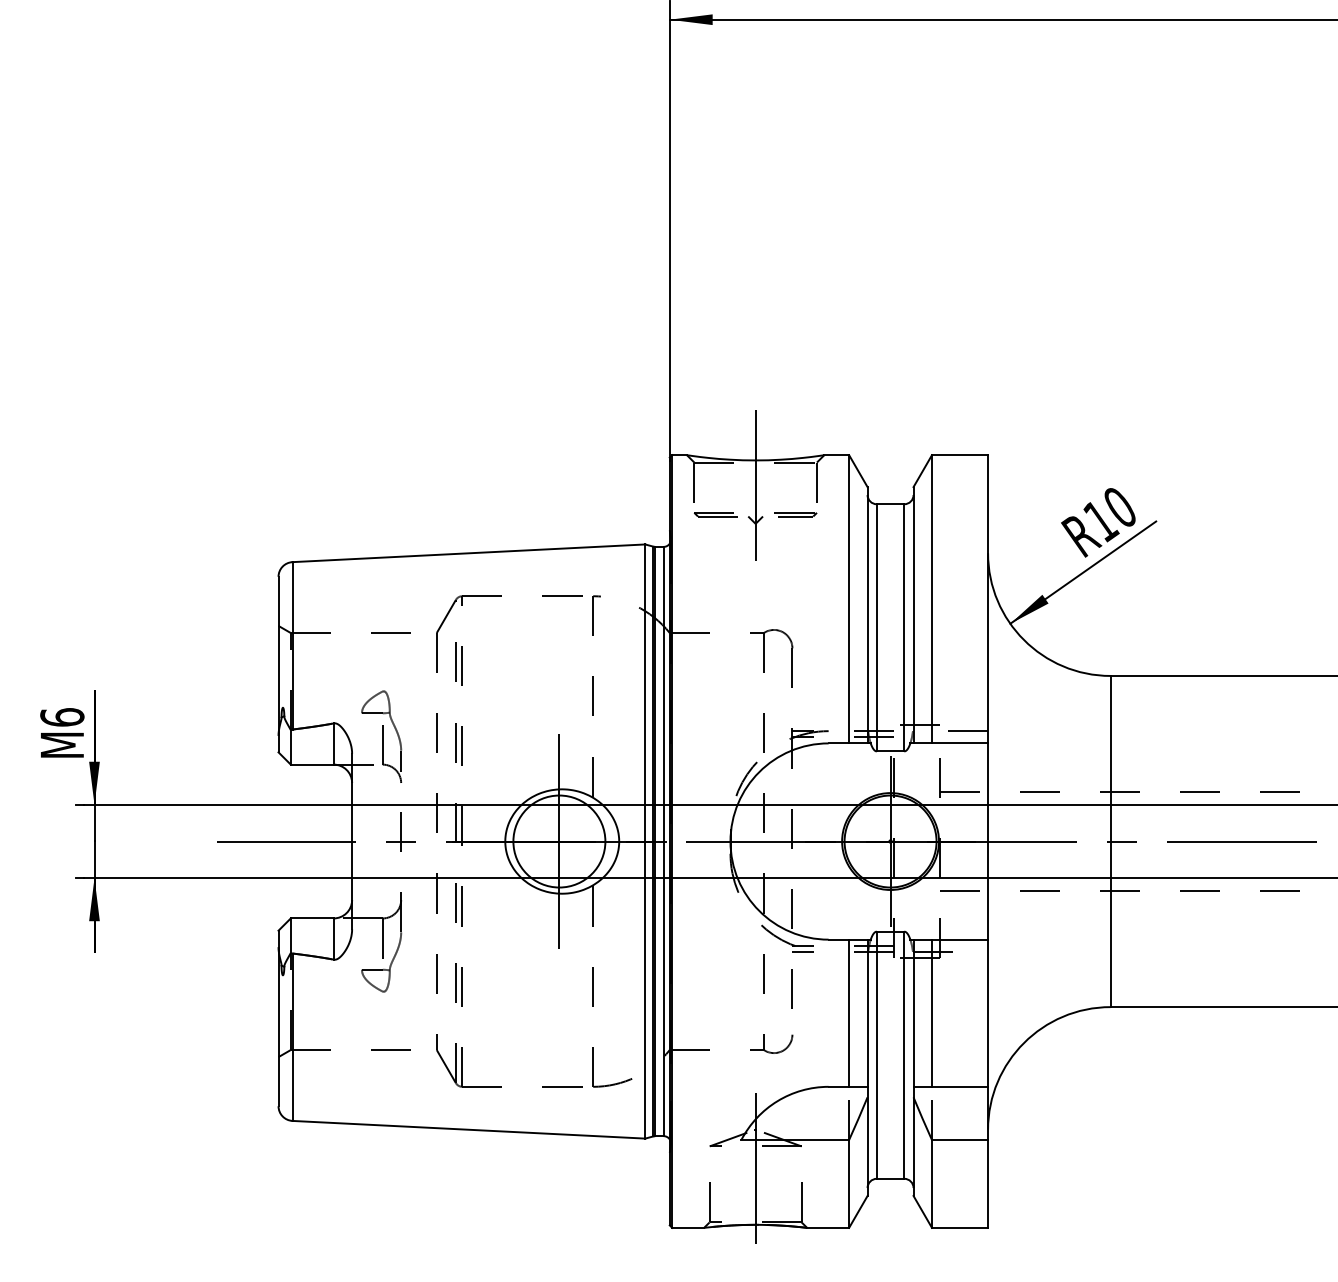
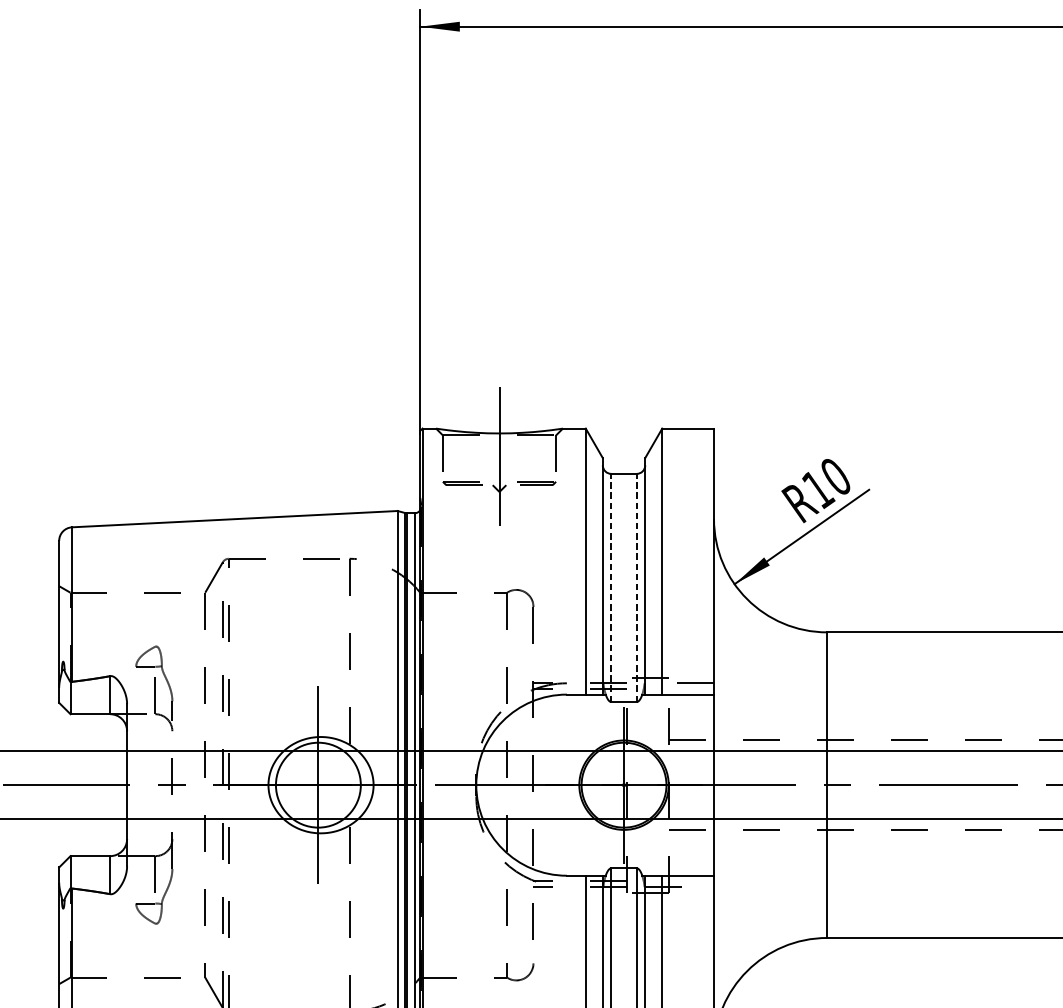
line: (876, 627) -> (611, 587), solid -> dashed
line: (904, 627) -> (636, 587), solid -> dashed

